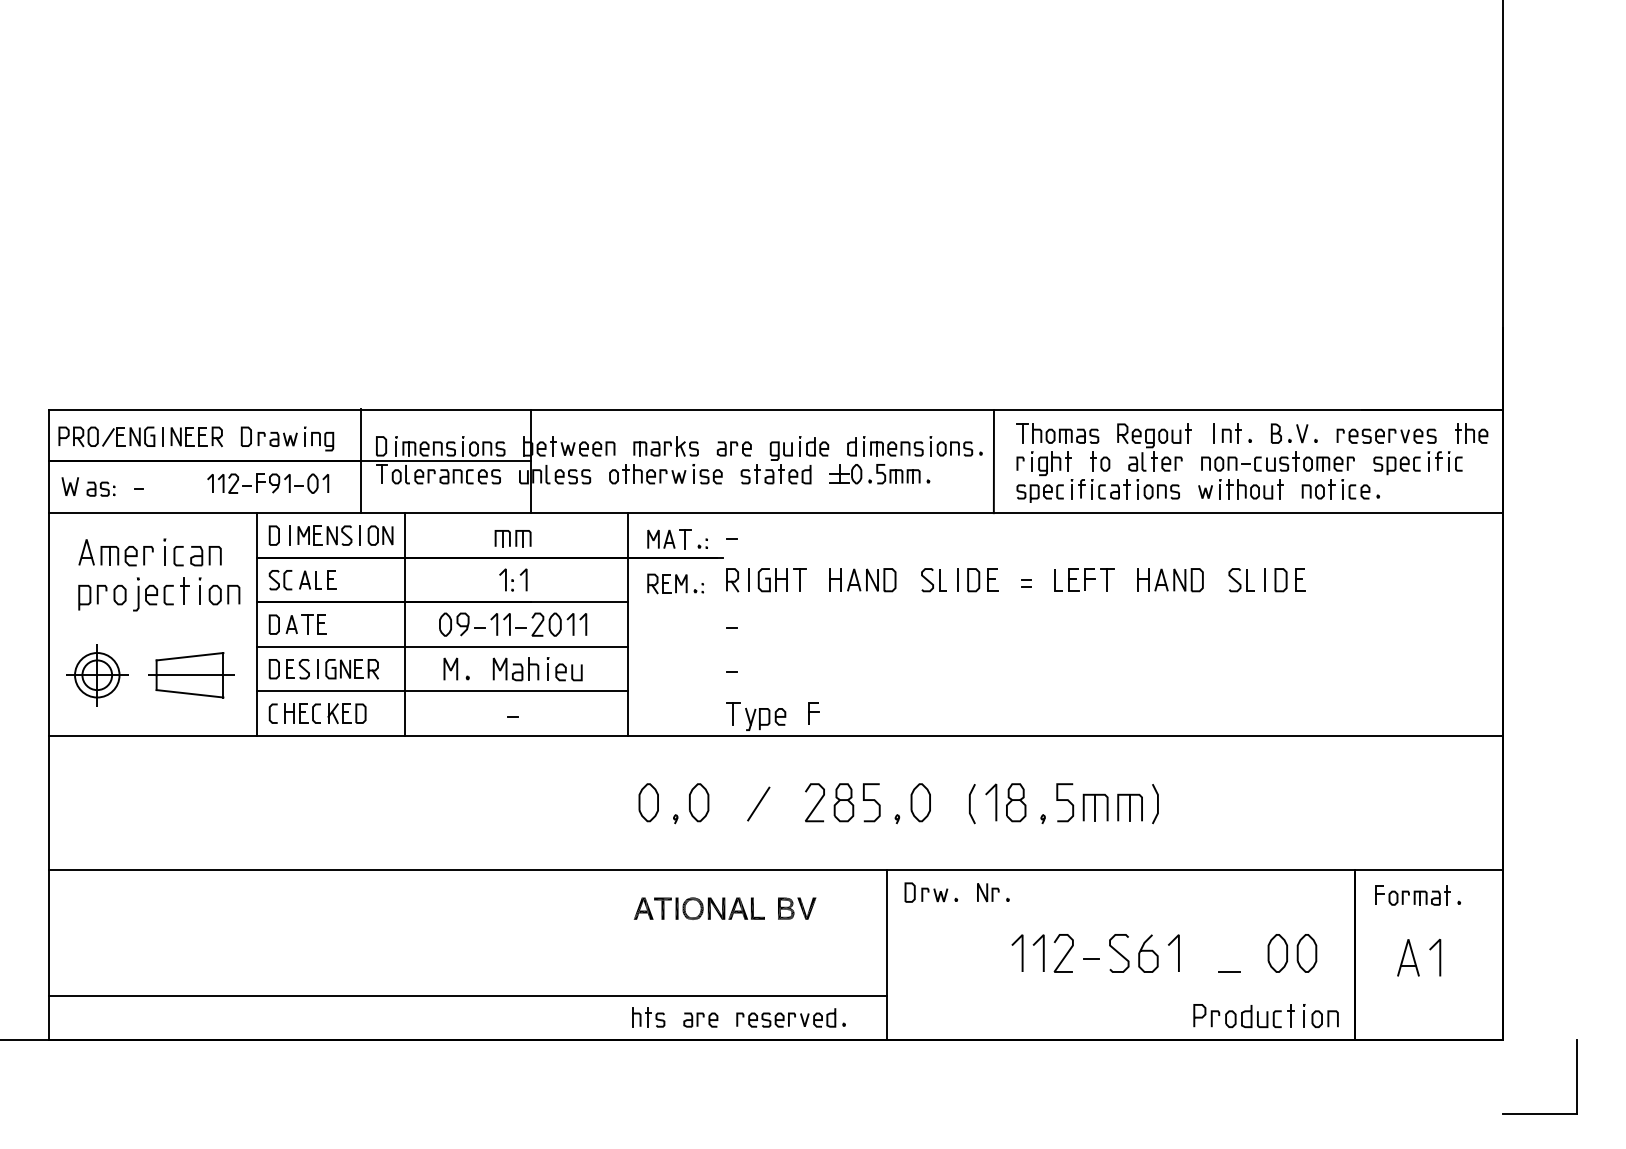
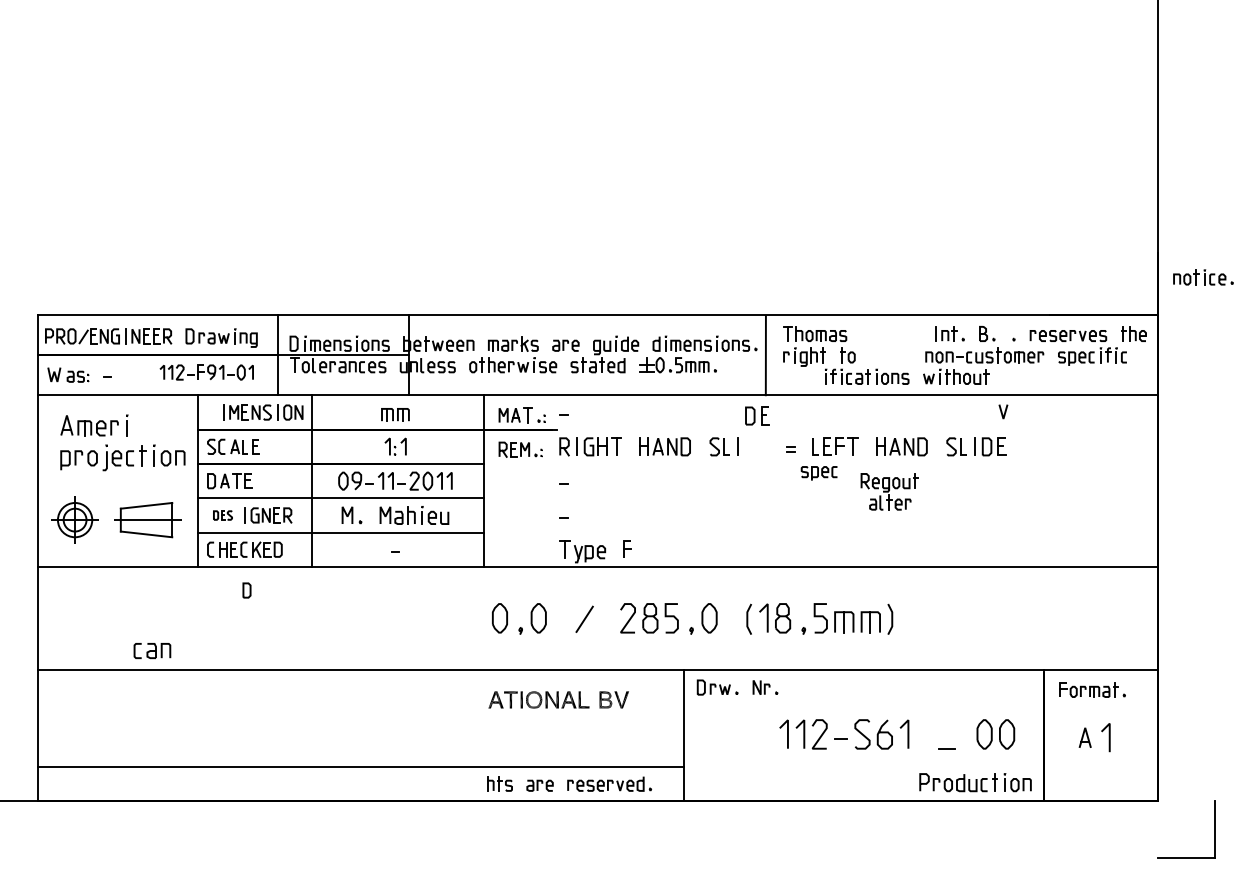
line: (1303, 434) -> (1004, 412), moved
part: (1154, 447) -> (889, 491), moved
part: (1340, 489) -> (1203, 277), moved
part: (1039, 493) -> (818, 473), moved
part: (273, 535) -> (246, 590), moved
part: (197, 556) -> (152, 651), moved
part: (982, 580) -> (757, 416), moved
part: (288, 669) -> (222, 515), size x0.6
part: (1408, 957) -> (1085, 737), size x0.7

